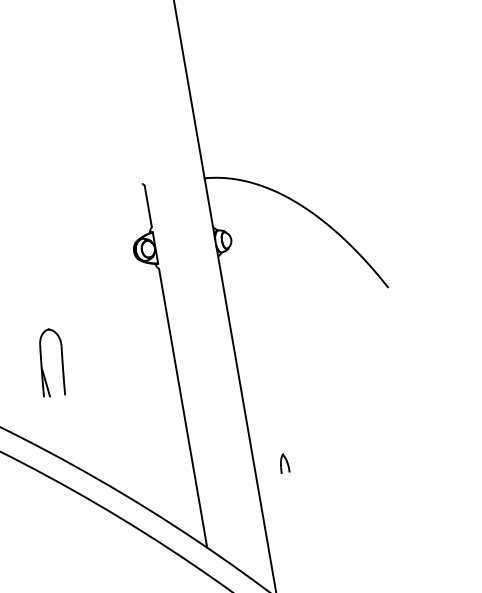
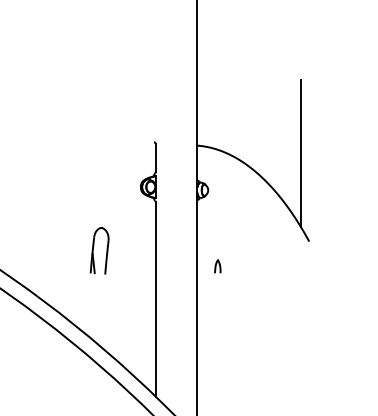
line: (354, 164) -> (300, 153), added
part: (51, 362) -> (99, 250), moved
part: (283, 463) -> (217, 266), moved

